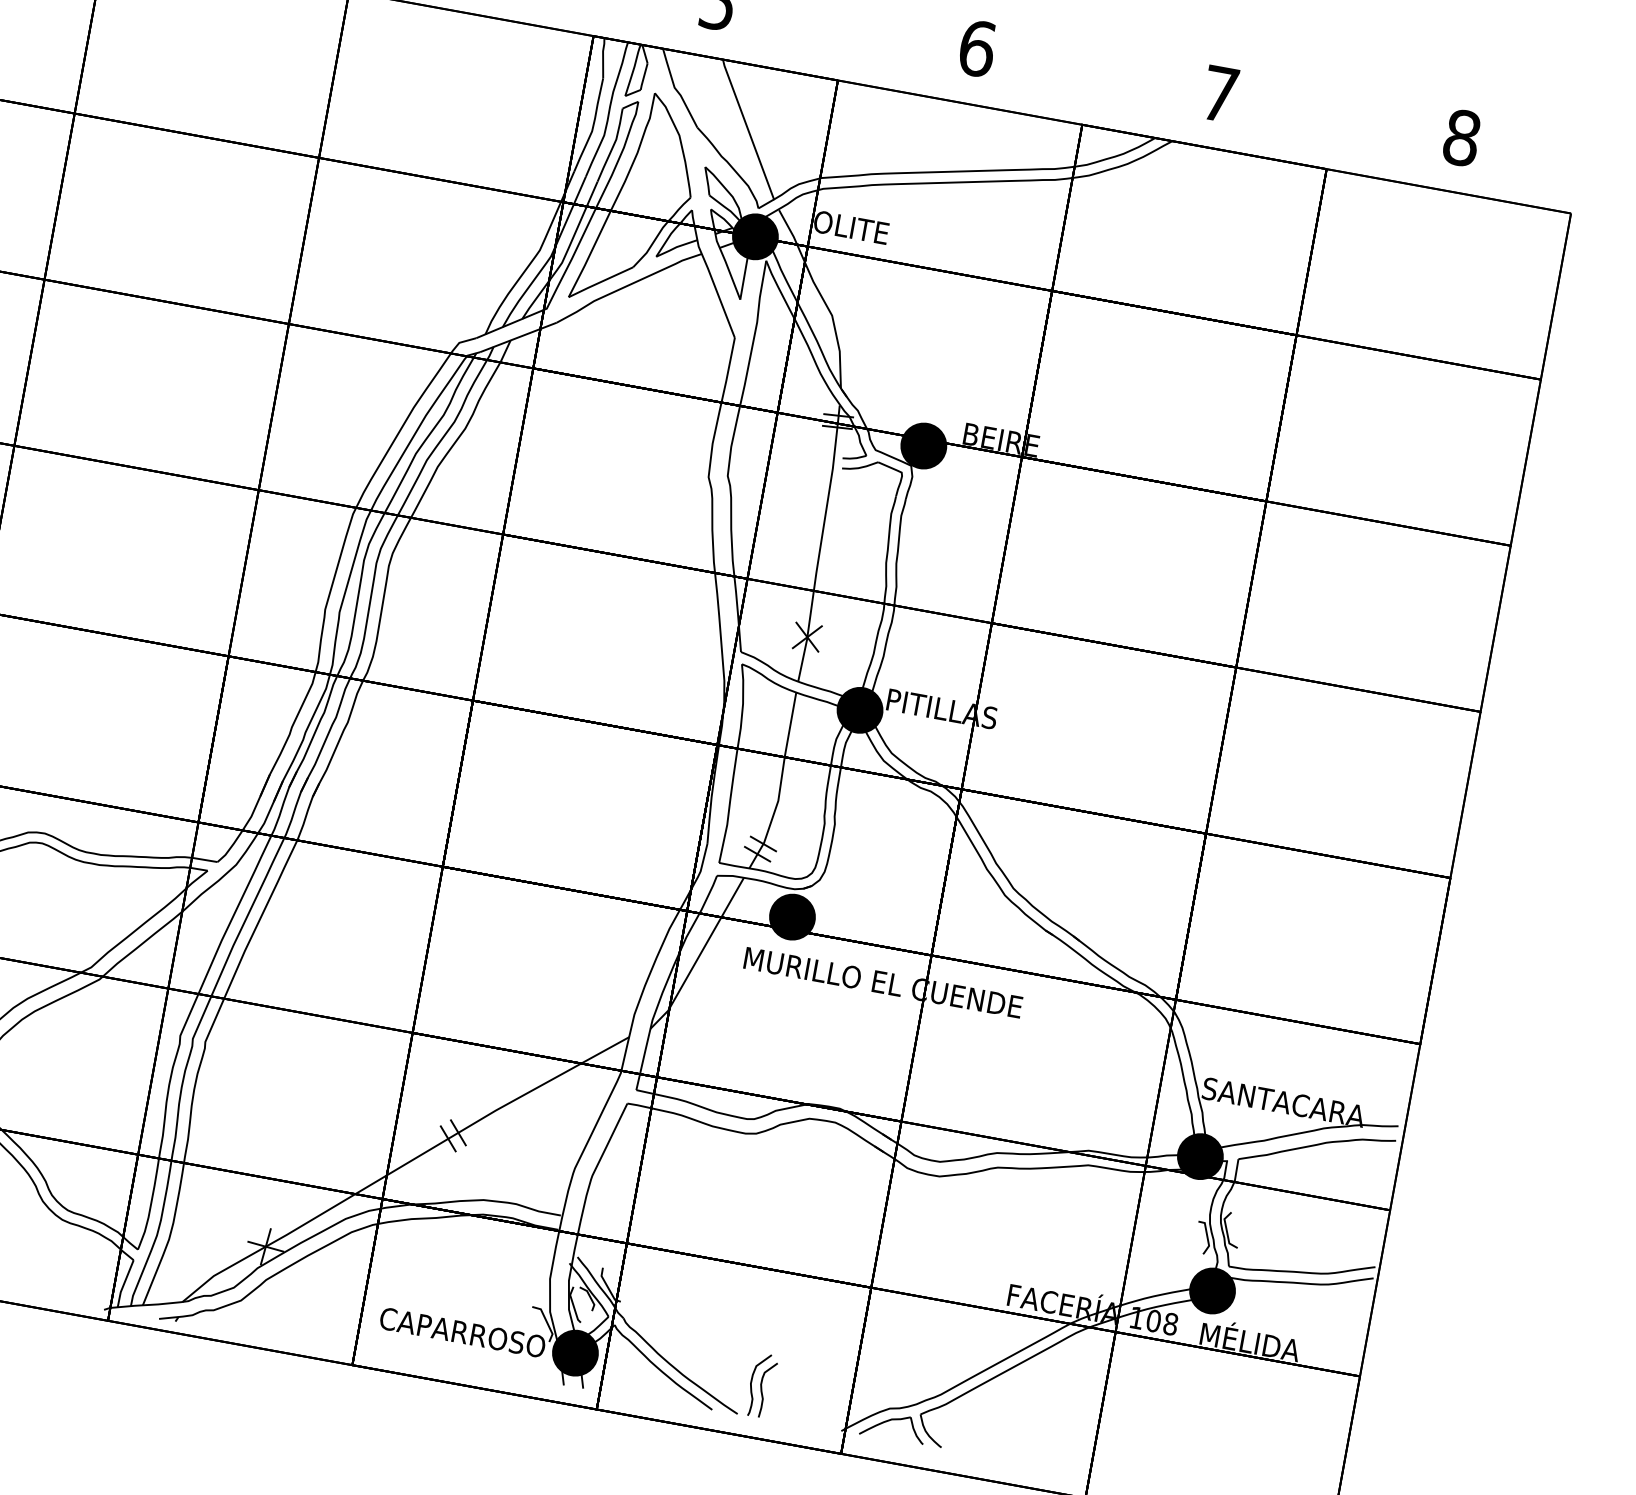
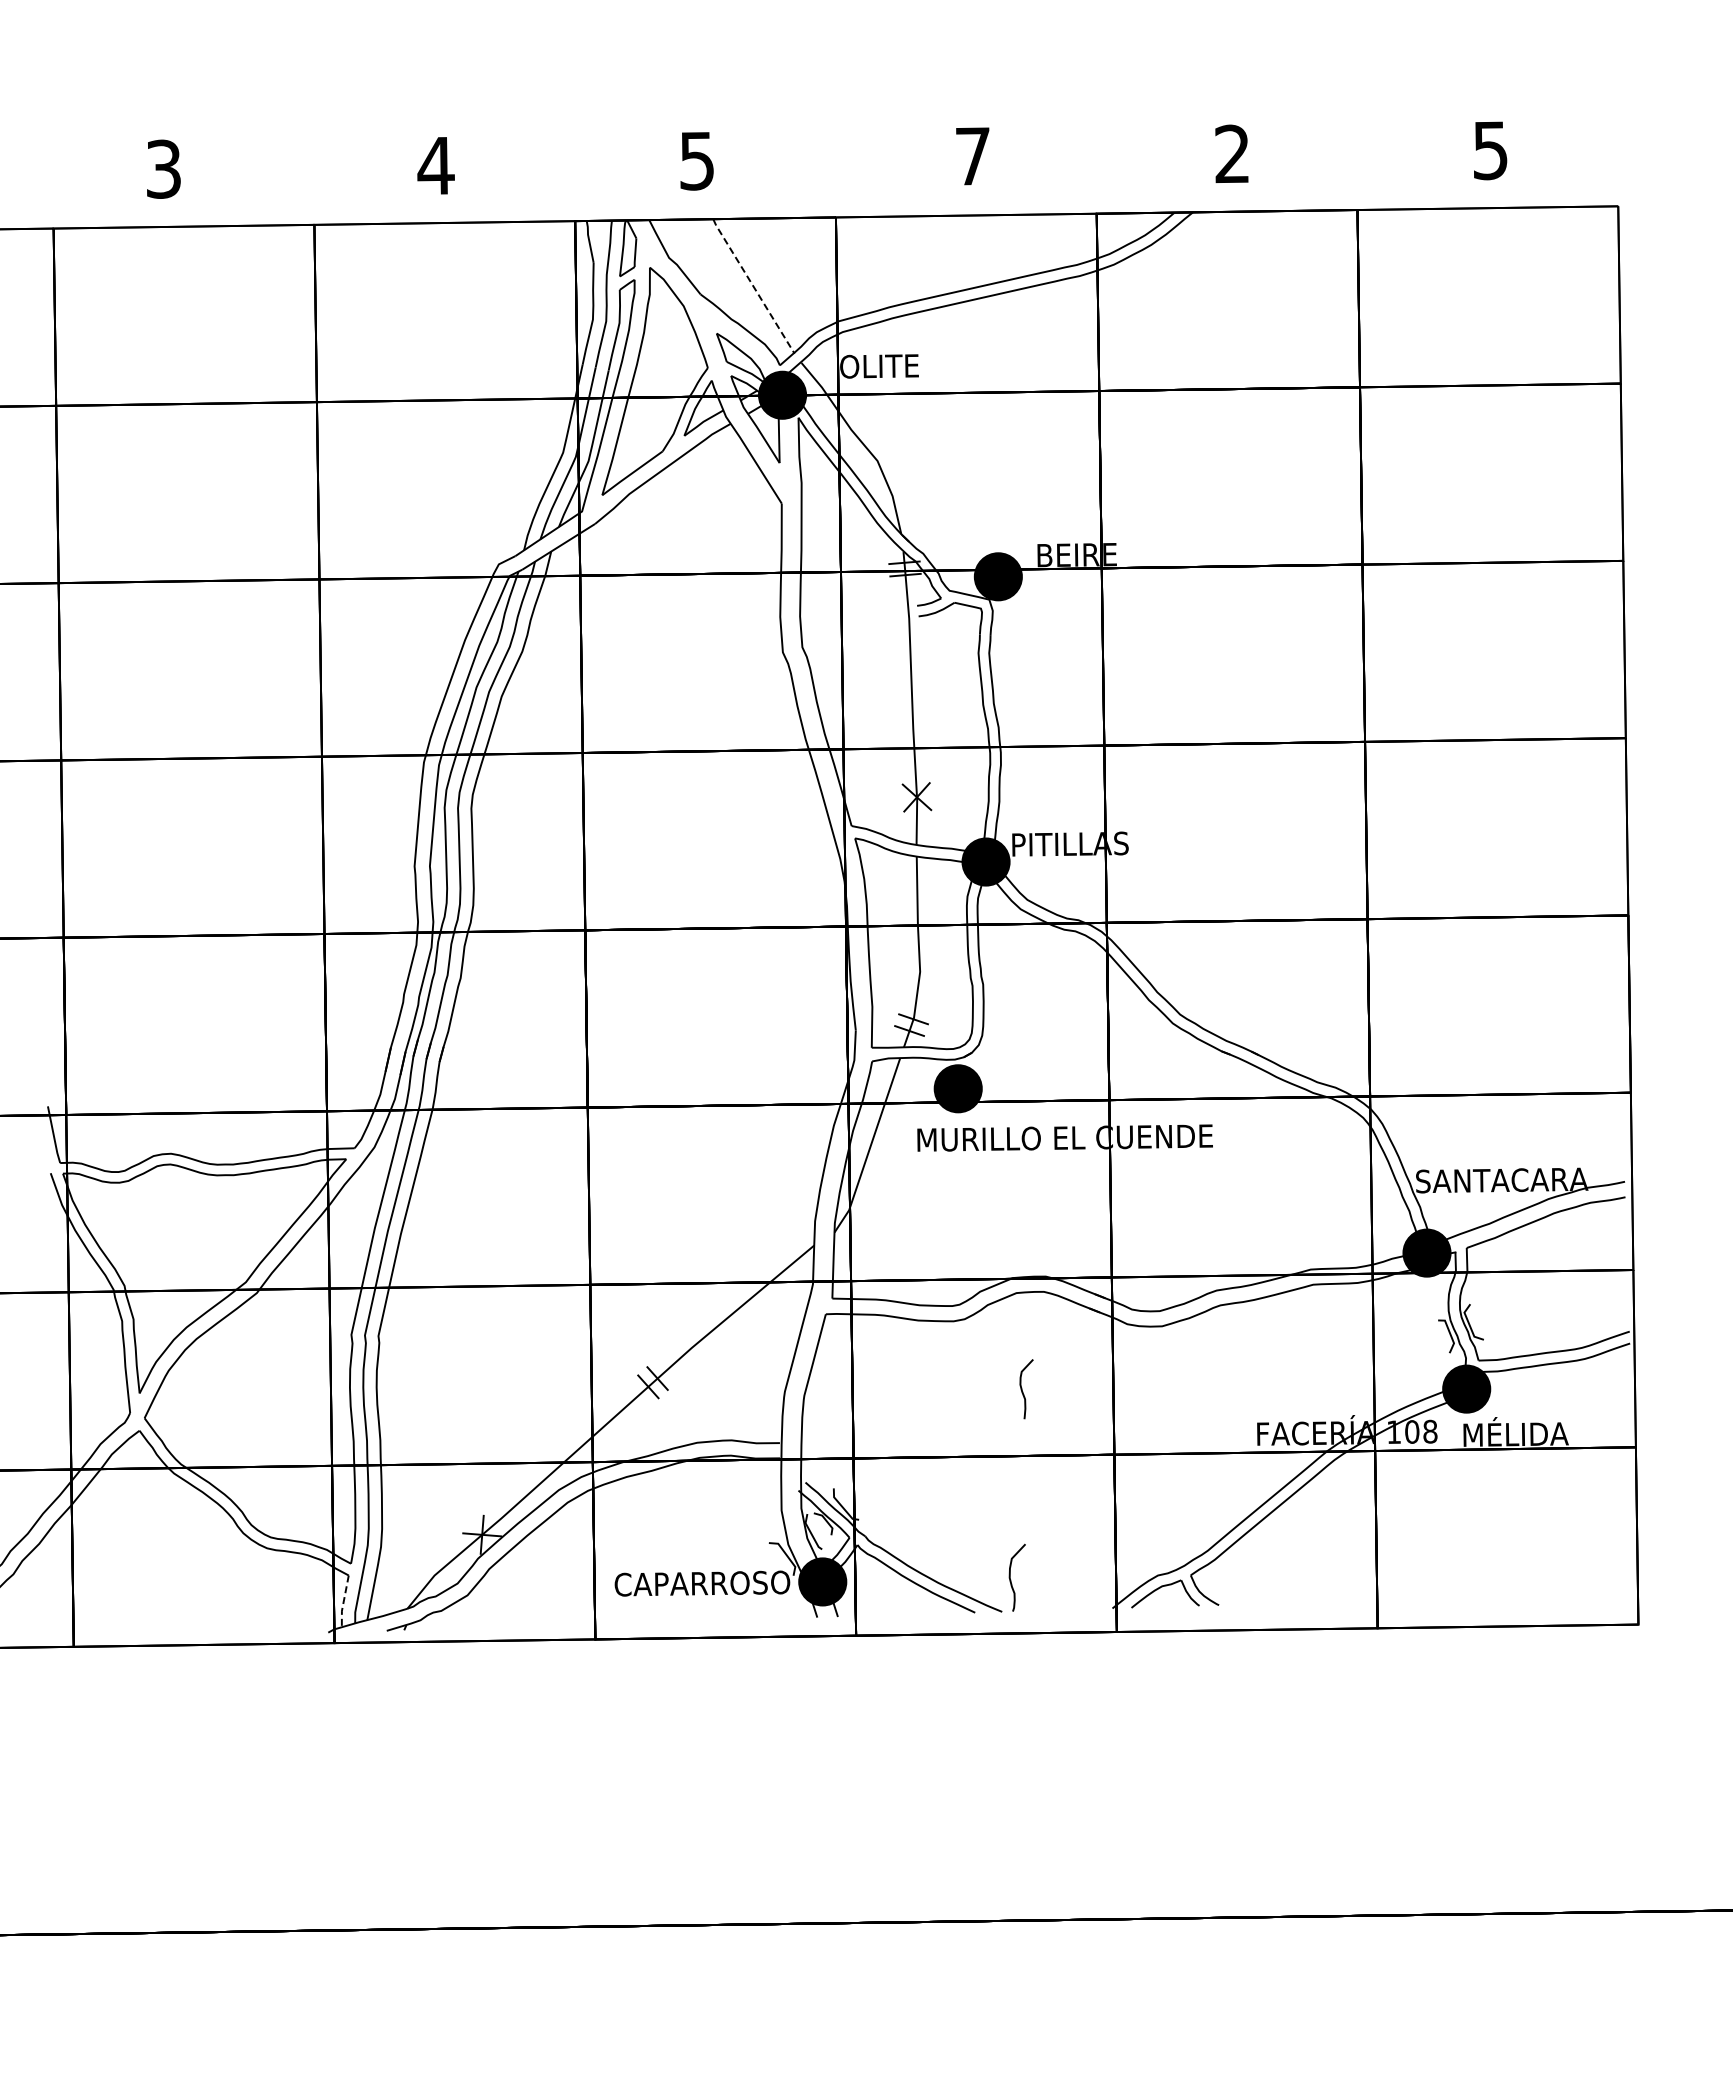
text: (977, 48) -> (973, 156), 6 -> 7
text: (1219, 93) -> (1231, 153), 7 -> 2
line: (748, 129) -> (753, 286), solid -> dashed
text: (1461, 137) -> (1490, 150), 8 -> 5
line: (124, 1283) -> (343, 1601), solid -> dashed
curve: (762, 1391) -> (1023, 1391), moved

